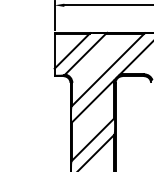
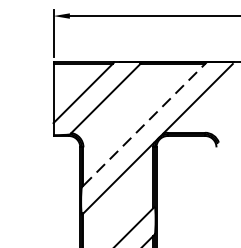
line: (108, 69) -> (144, 124), solid -> dashed

